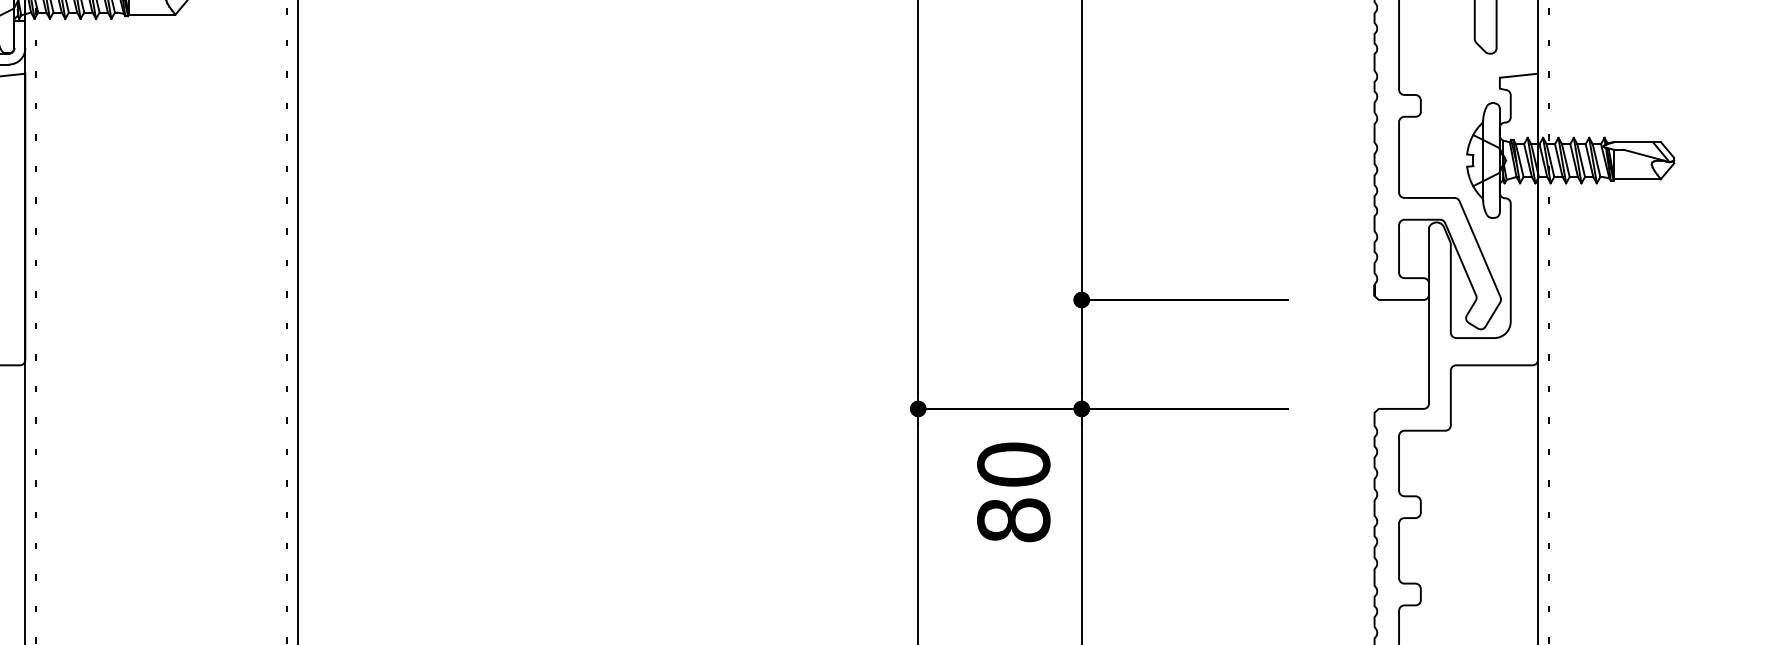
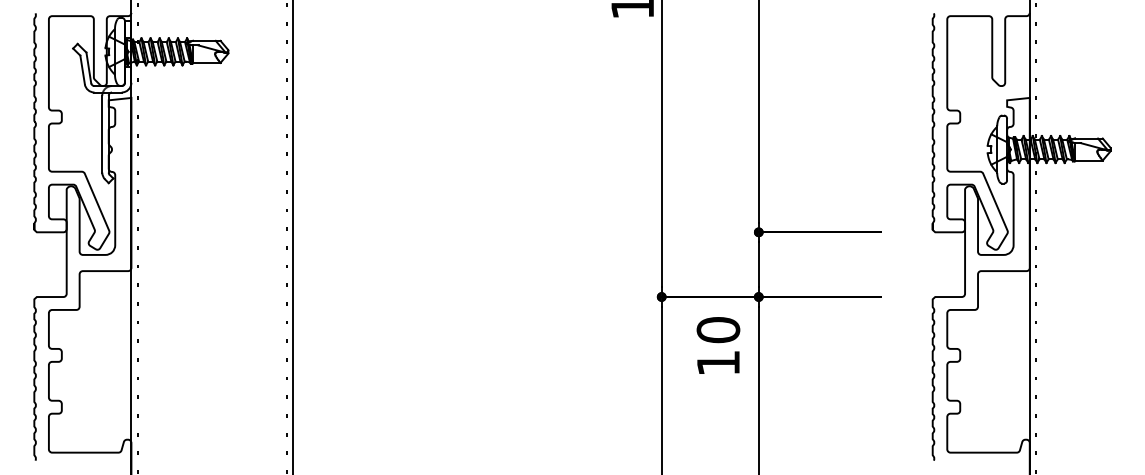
text: (1013, 520) -> (718, 363), 80 -> 10

